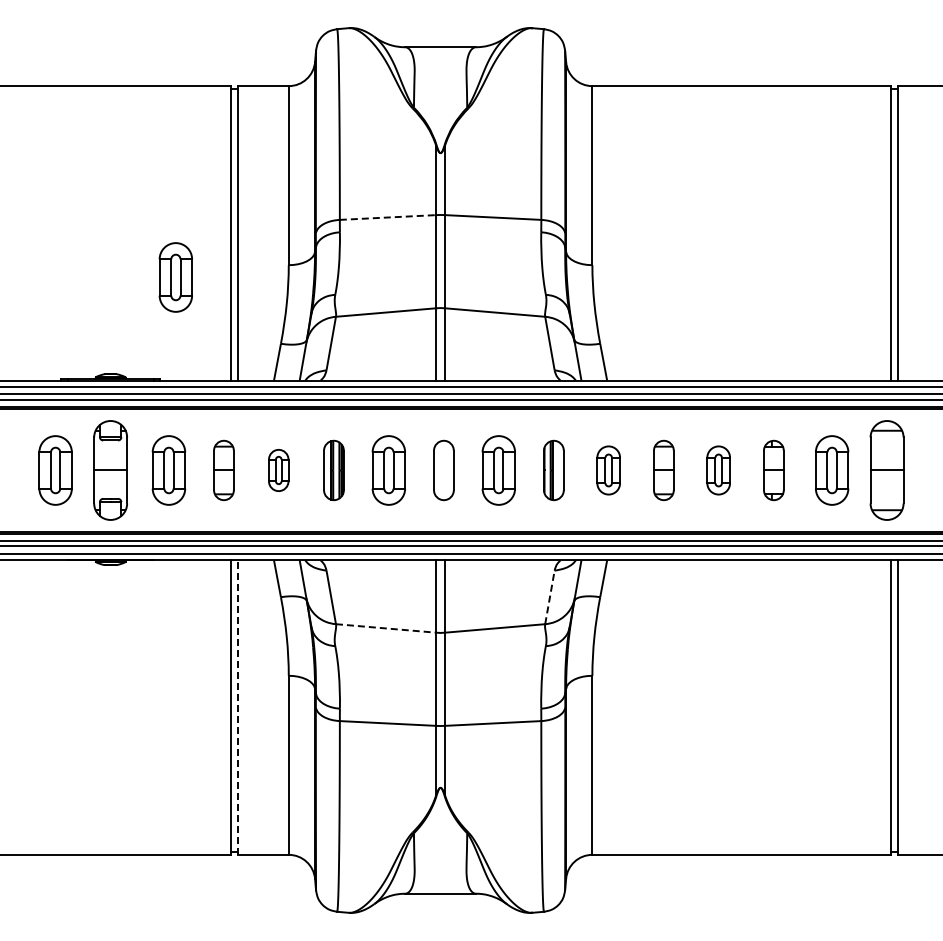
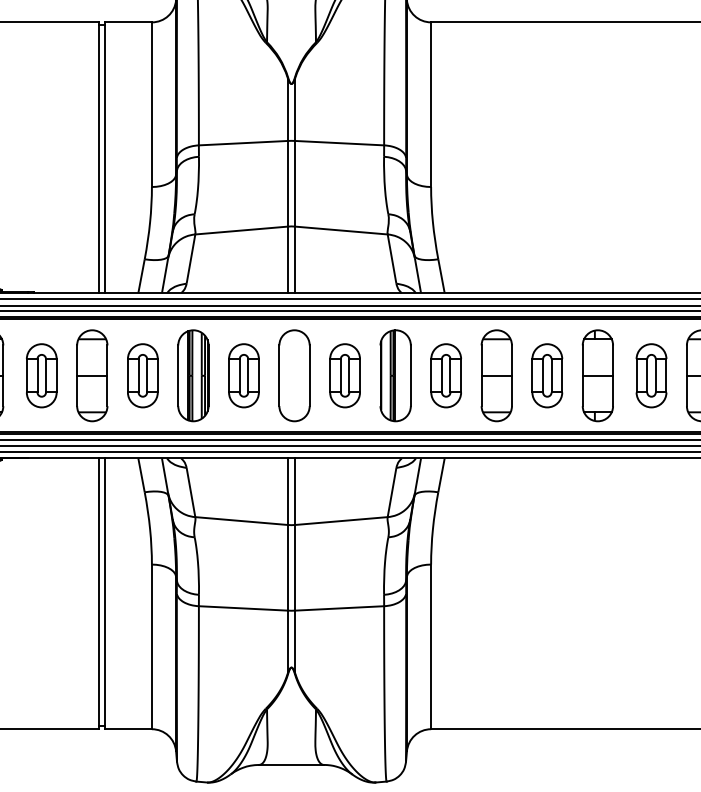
line: (388, 217) -> (243, 143), dashed -> solid
part: (175, 277) -> (47, 198), removed
part: (223, 470) -> (91, 375), size x1.67
part: (278, 470) -> (142, 375), size x1.67
part: (333, 470) -> (193, 375), size x1.67
part: (443, 470) -> (294, 375), size x1.67
part: (553, 470) -> (395, 375), size x1.67
part: (608, 470) -> (445, 375), size x1.43
part: (663, 470) -> (496, 375), size x1.67
part: (718, 470) -> (547, 375), size x1.43
part: (773, 470) -> (597, 375), size x1.67
line: (549, 597) -> (391, 492), dashed -> solid
line: (386, 628) -> (241, 521), dashed -> solid
line: (237, 707) -> (104, 593), dashed -> solid

